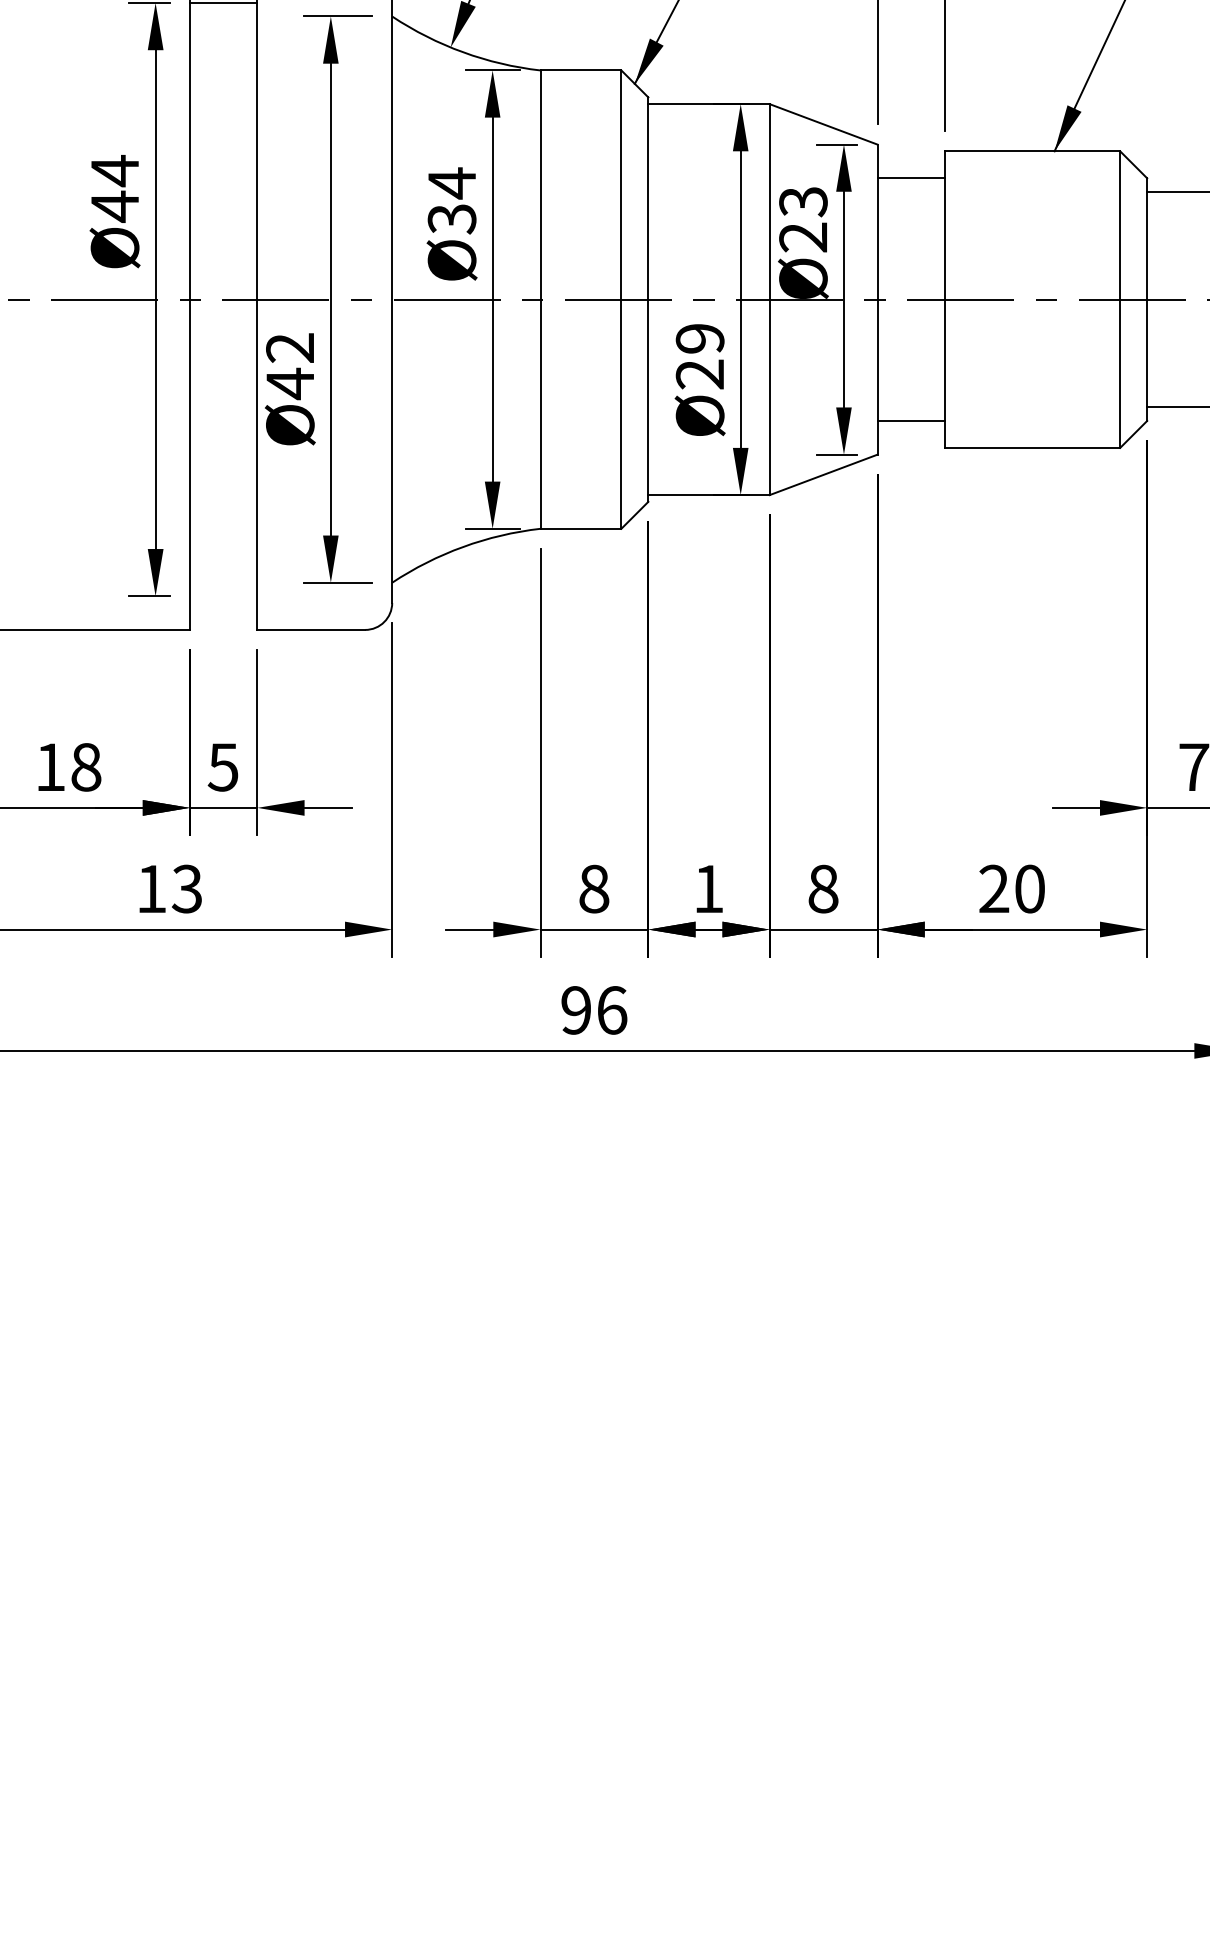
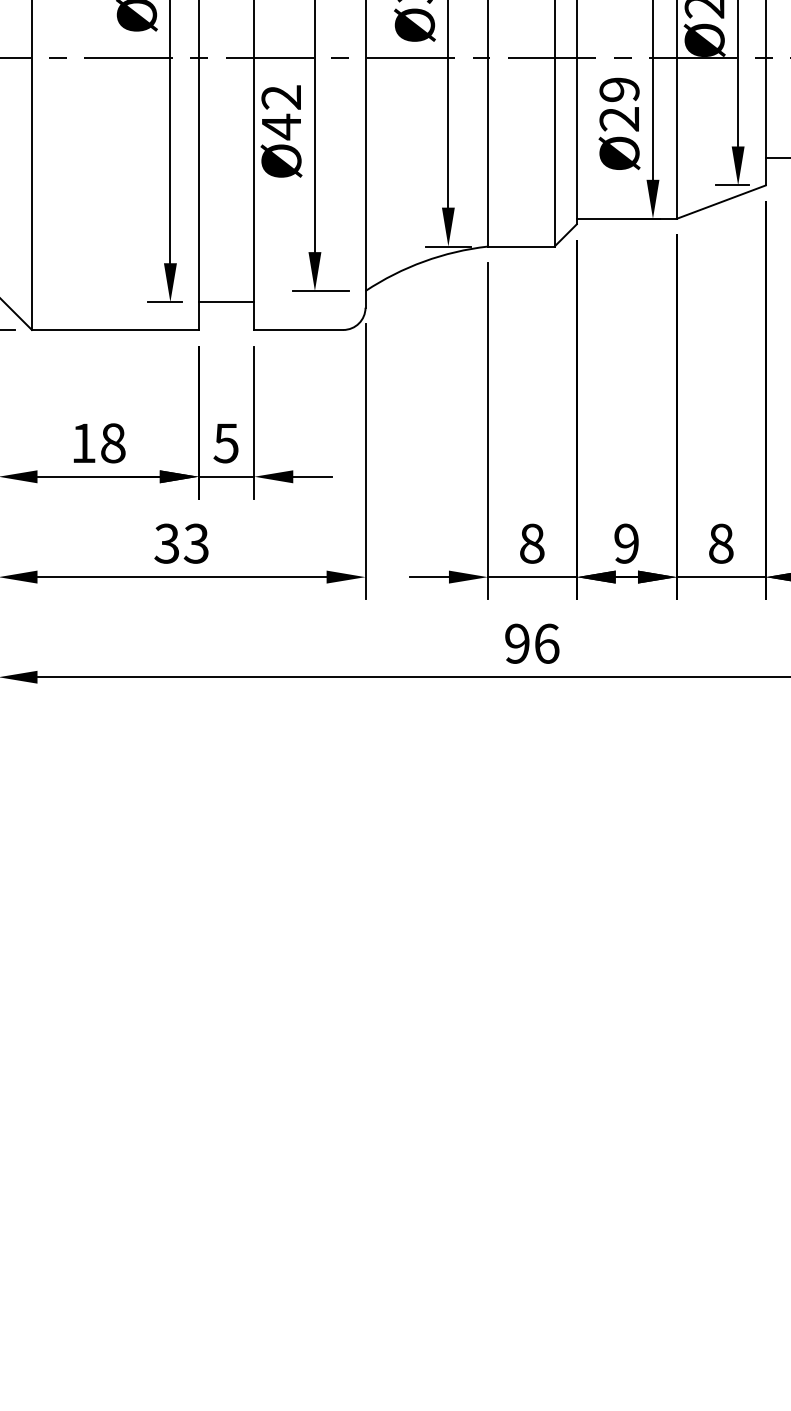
line: (223, 596) -> (226, 302), added
text: (151, 888) -> (167, 543), 13 -> 33
text: (708, 888) -> (626, 543), 1 -> 9

